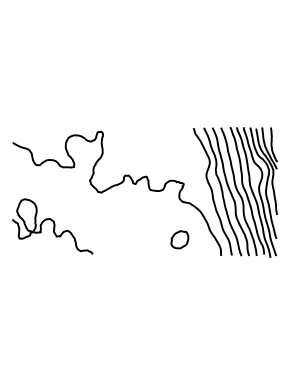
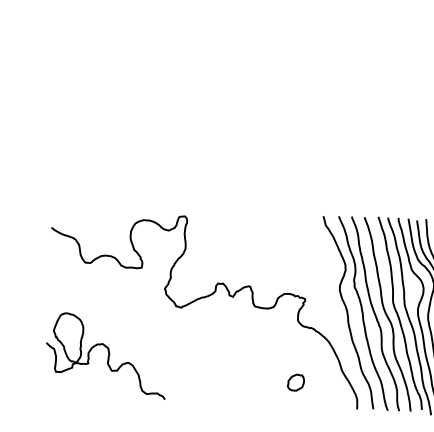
part: (179, 239) -> (295, 382), size x0.62

